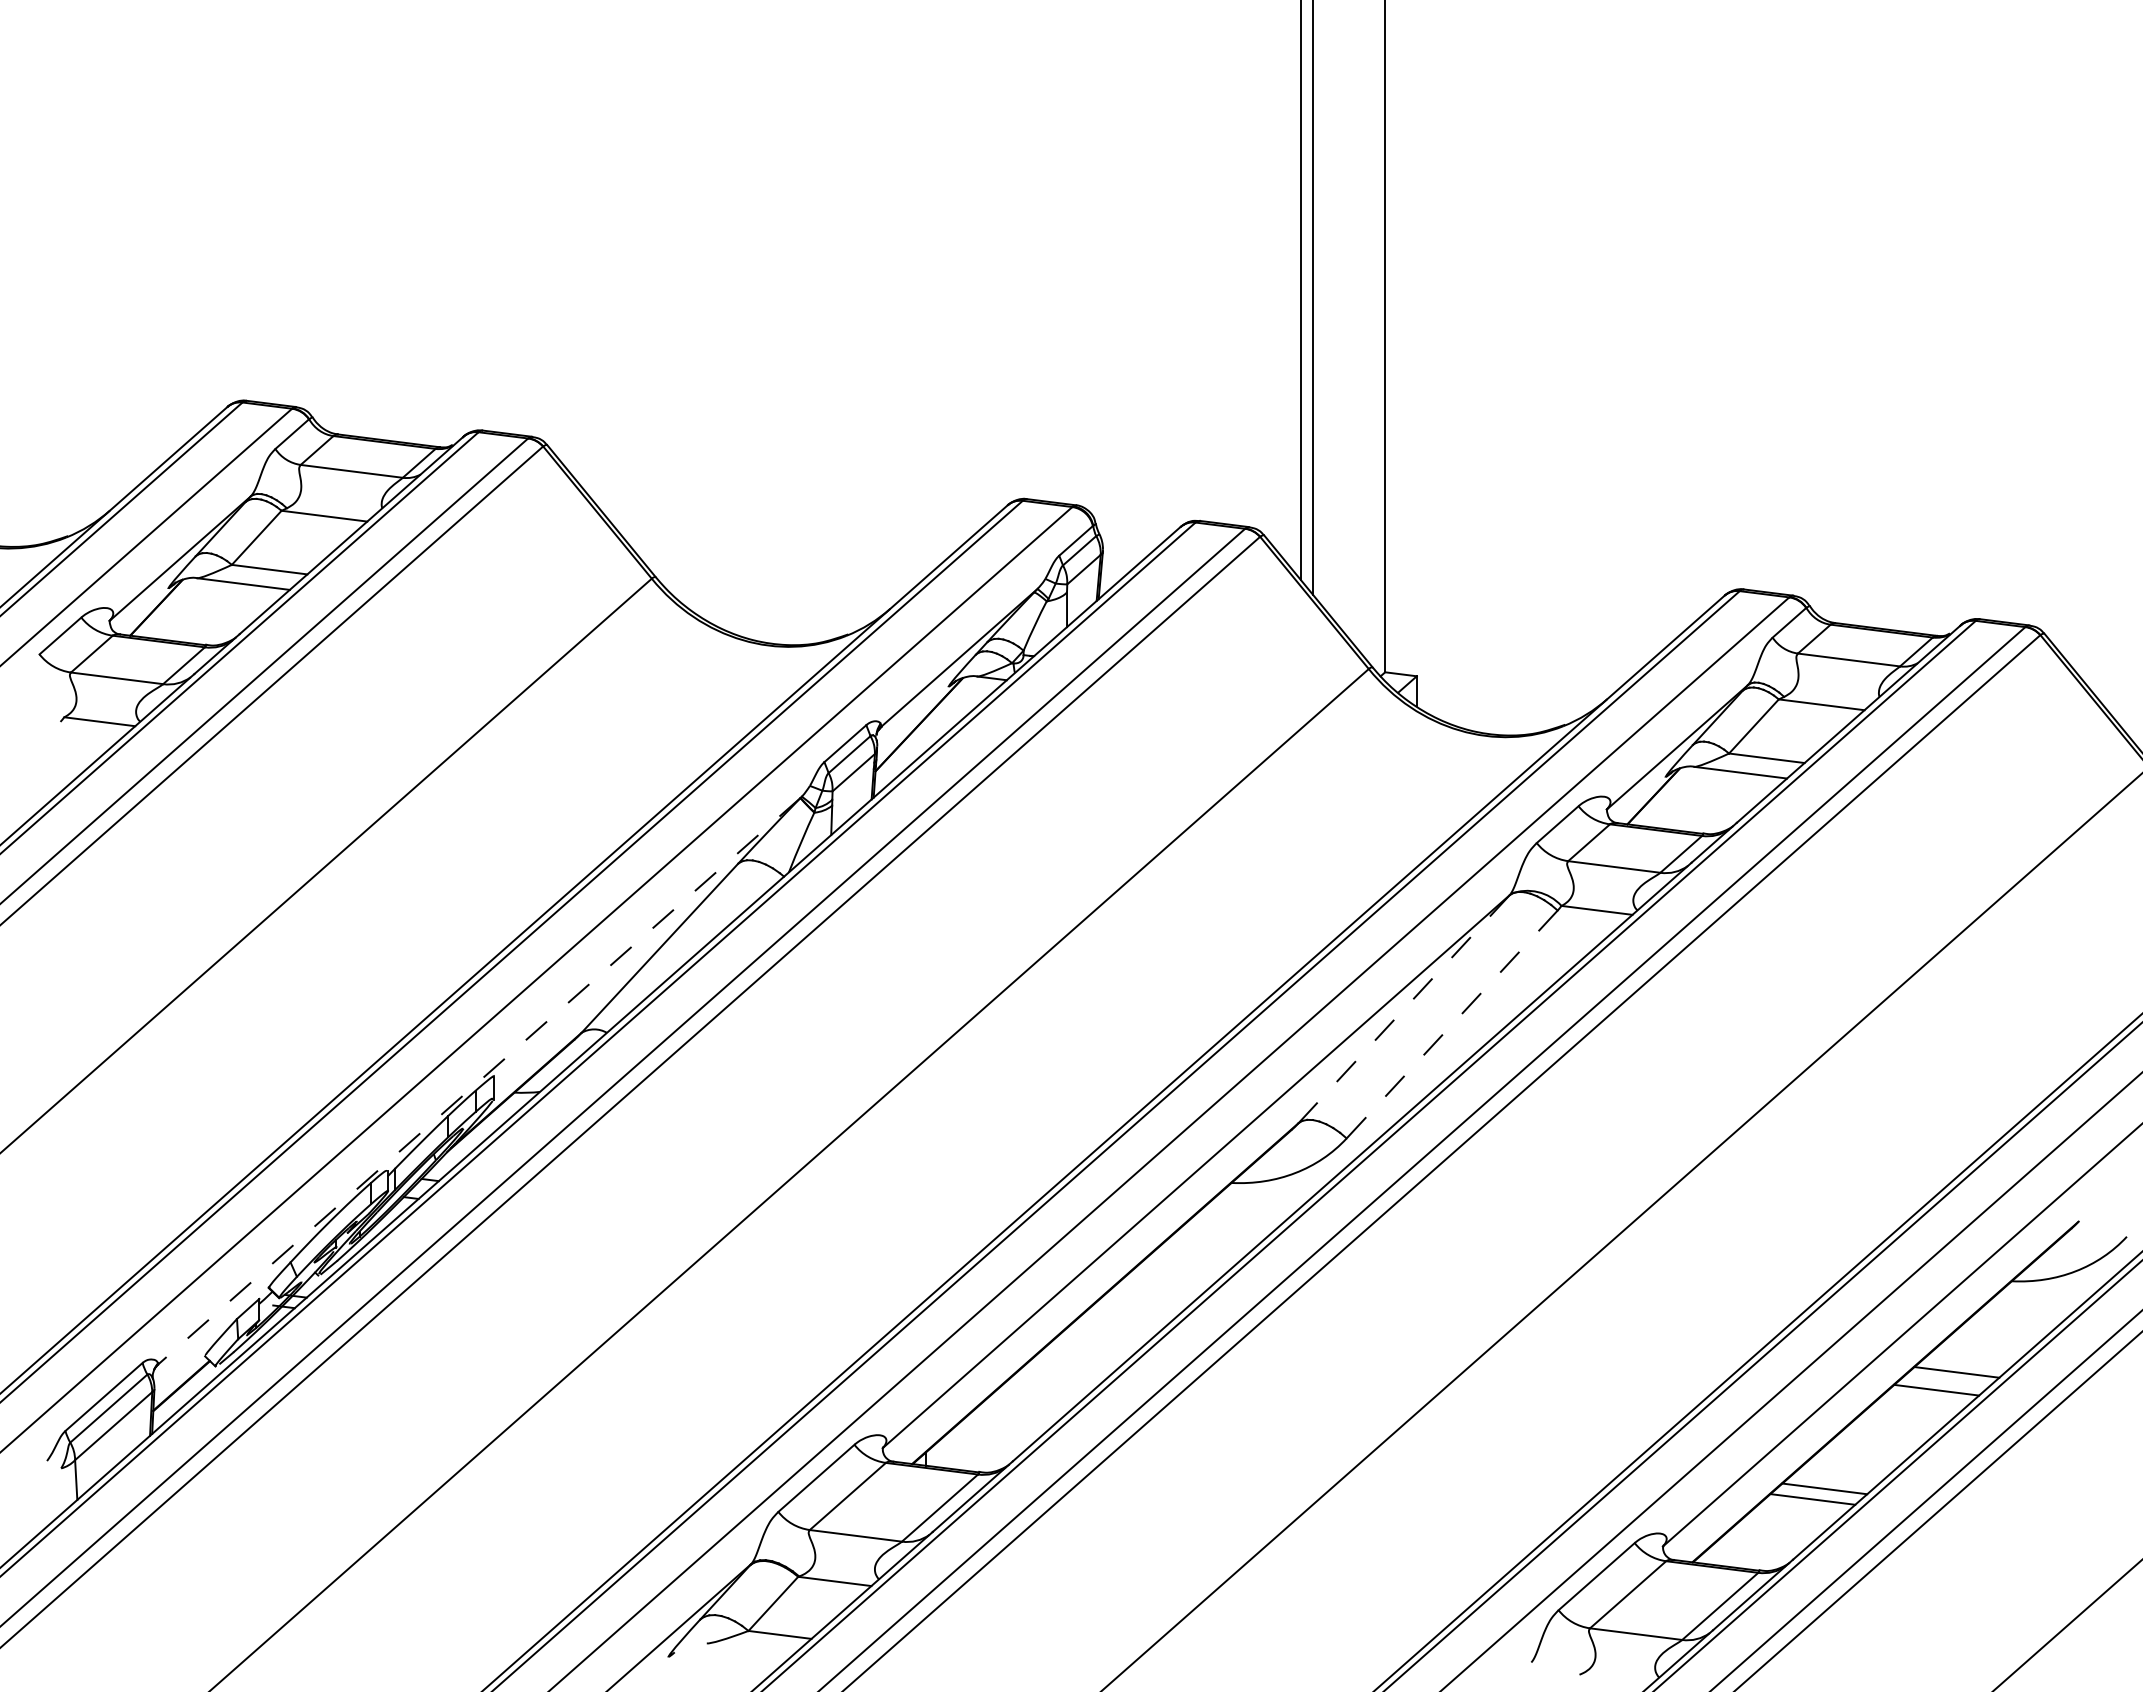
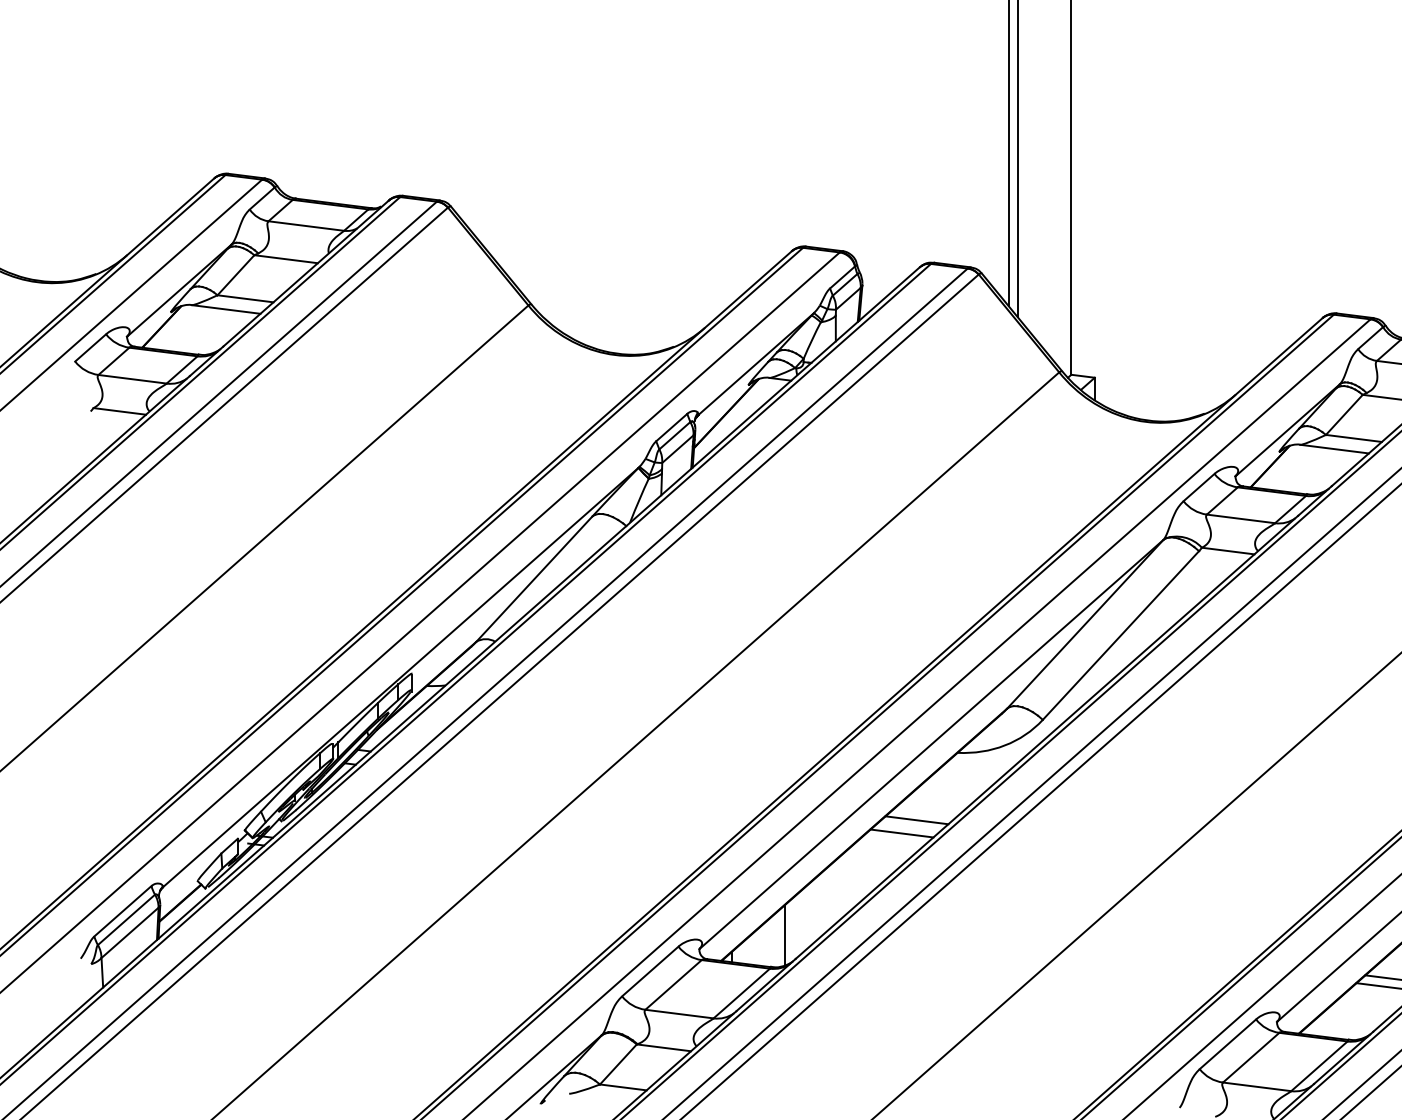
line: (1404, 1008) -> (1085, 623), dashed -> solid
line: (1451, 1024) -> (1120, 635), dashed -> solid
line: (479, 1081) -> (400, 677), dashed -> solid
line: (1176, 1273) -> (916, 819), added
line: (1156, 1291) -> (902, 833), added
line: (998, 1428) -> (785, 934), added

